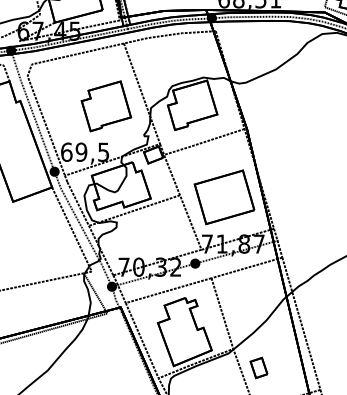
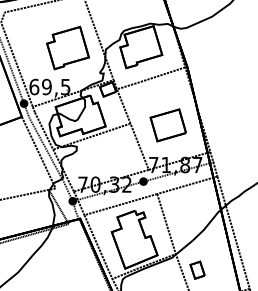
part: (224, 197) -> (168, 125), size x0.7

